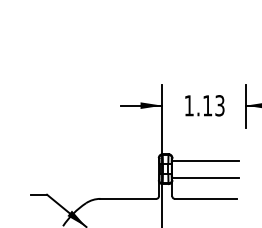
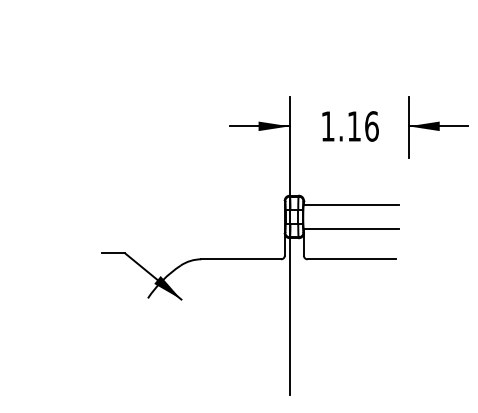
text: (219, 105) -> (371, 126), 1.13 -> 1.16

